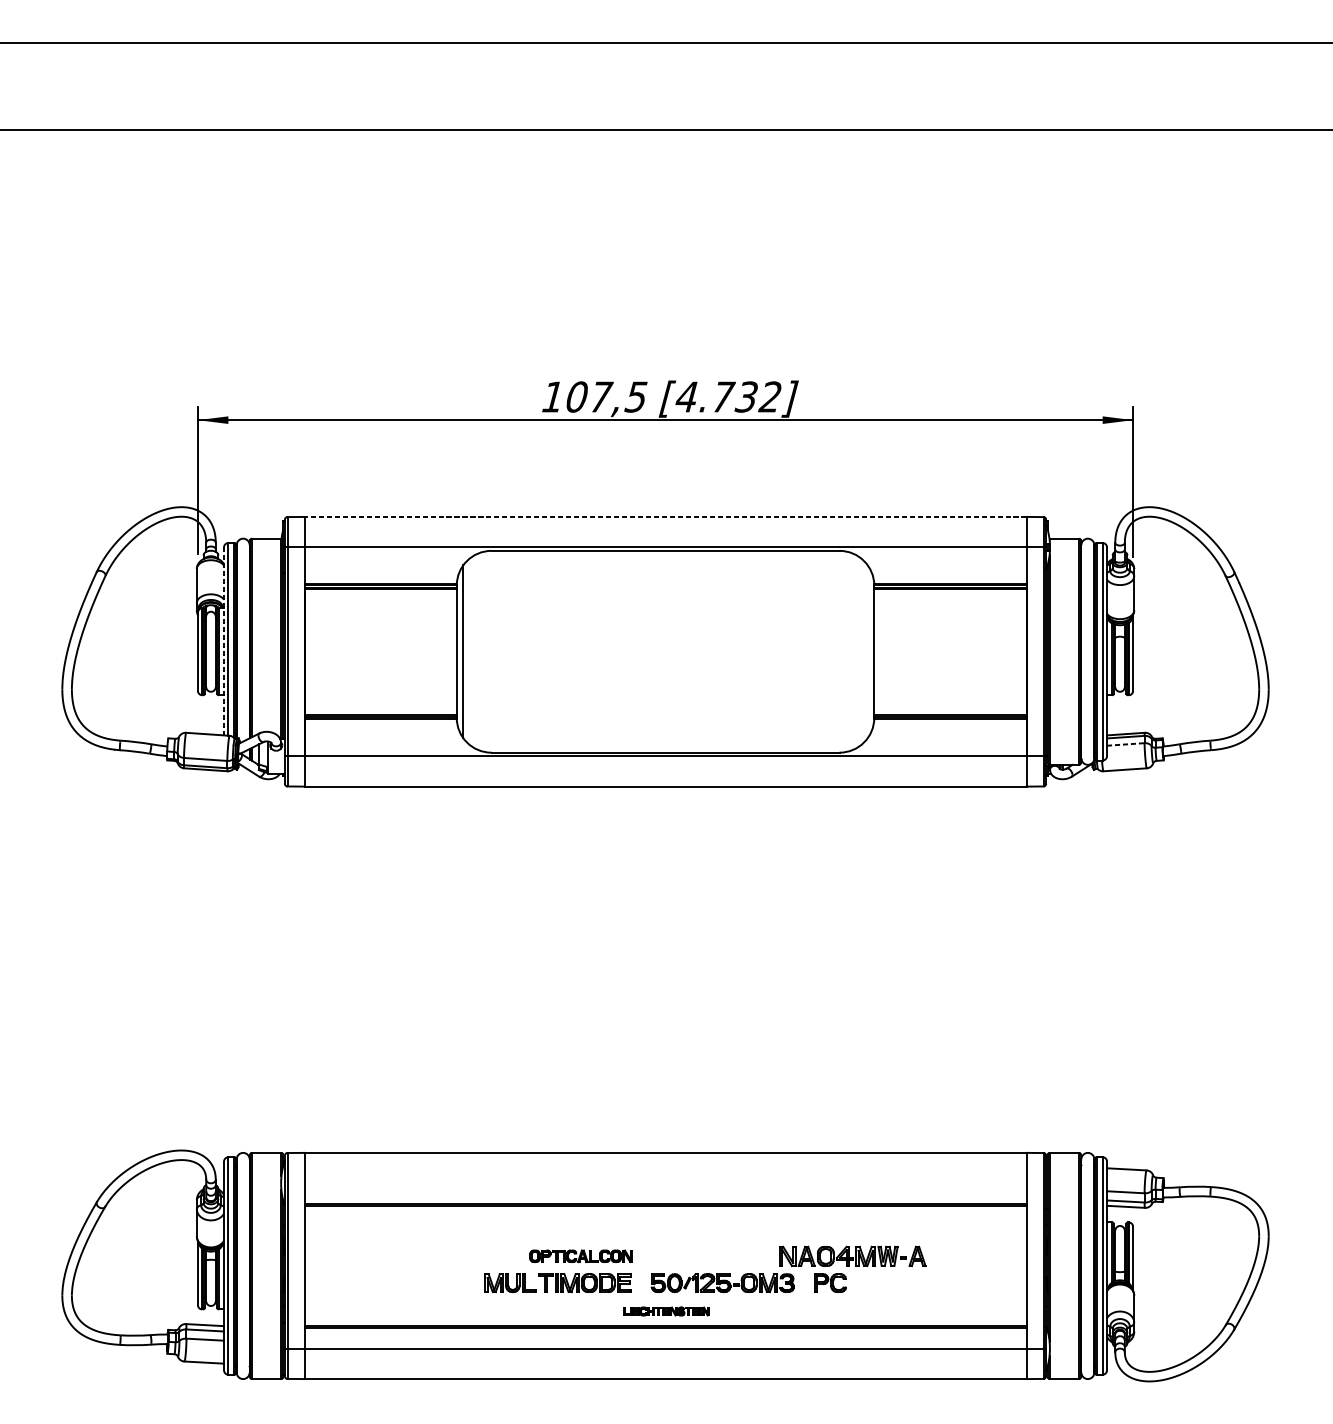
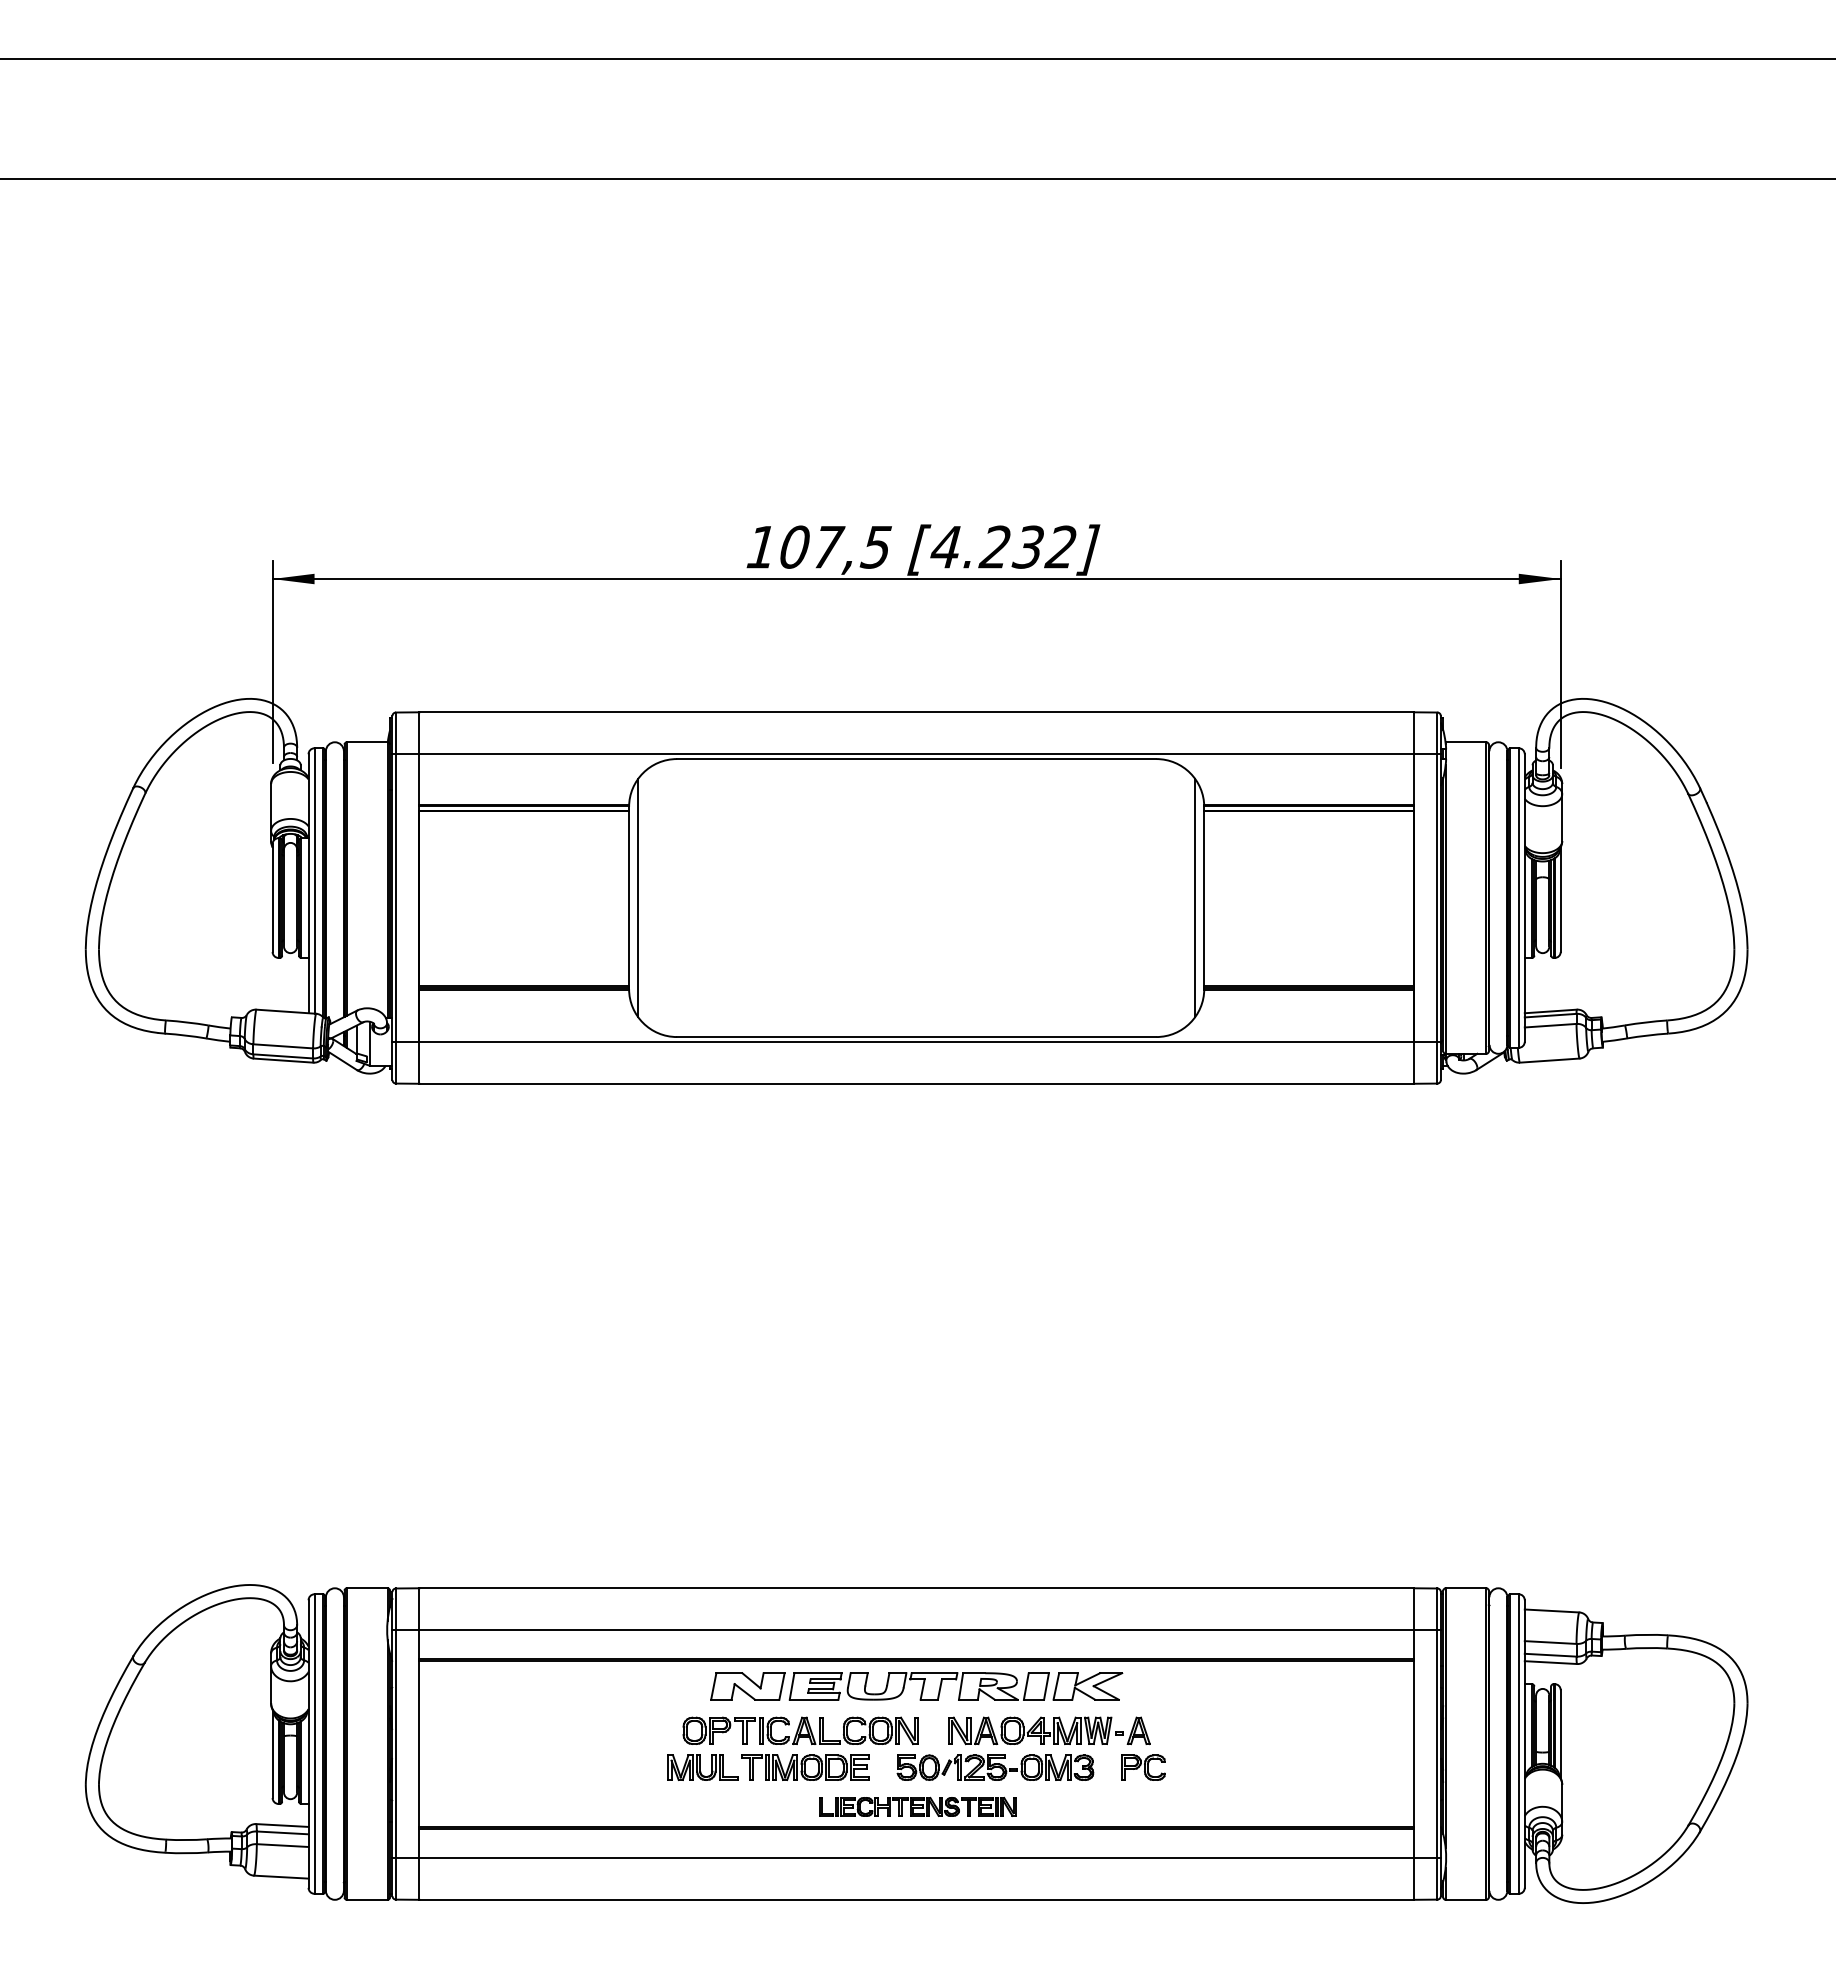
text: (722, 396) -> (995, 546), [4.732] -> [4.232]
line: (665, 517) -> (916, 712), dashed -> solid
line: (224, 641) -> (308, 884), dashed -> solid
line: (867, 651) -> (1195, 897), added
line: (1125, 744) -> (1550, 1025), dashed -> solid
line: (665, 1183) -> (916, 1630), added
part: (665, 1224) -> (916, 1686), added
part: (581, 1256) -> (800, 1730), size x1.67
part: (852, 1256) -> (1049, 1730), moved
part: (666, 1311) -> (917, 1806), size x1.67

